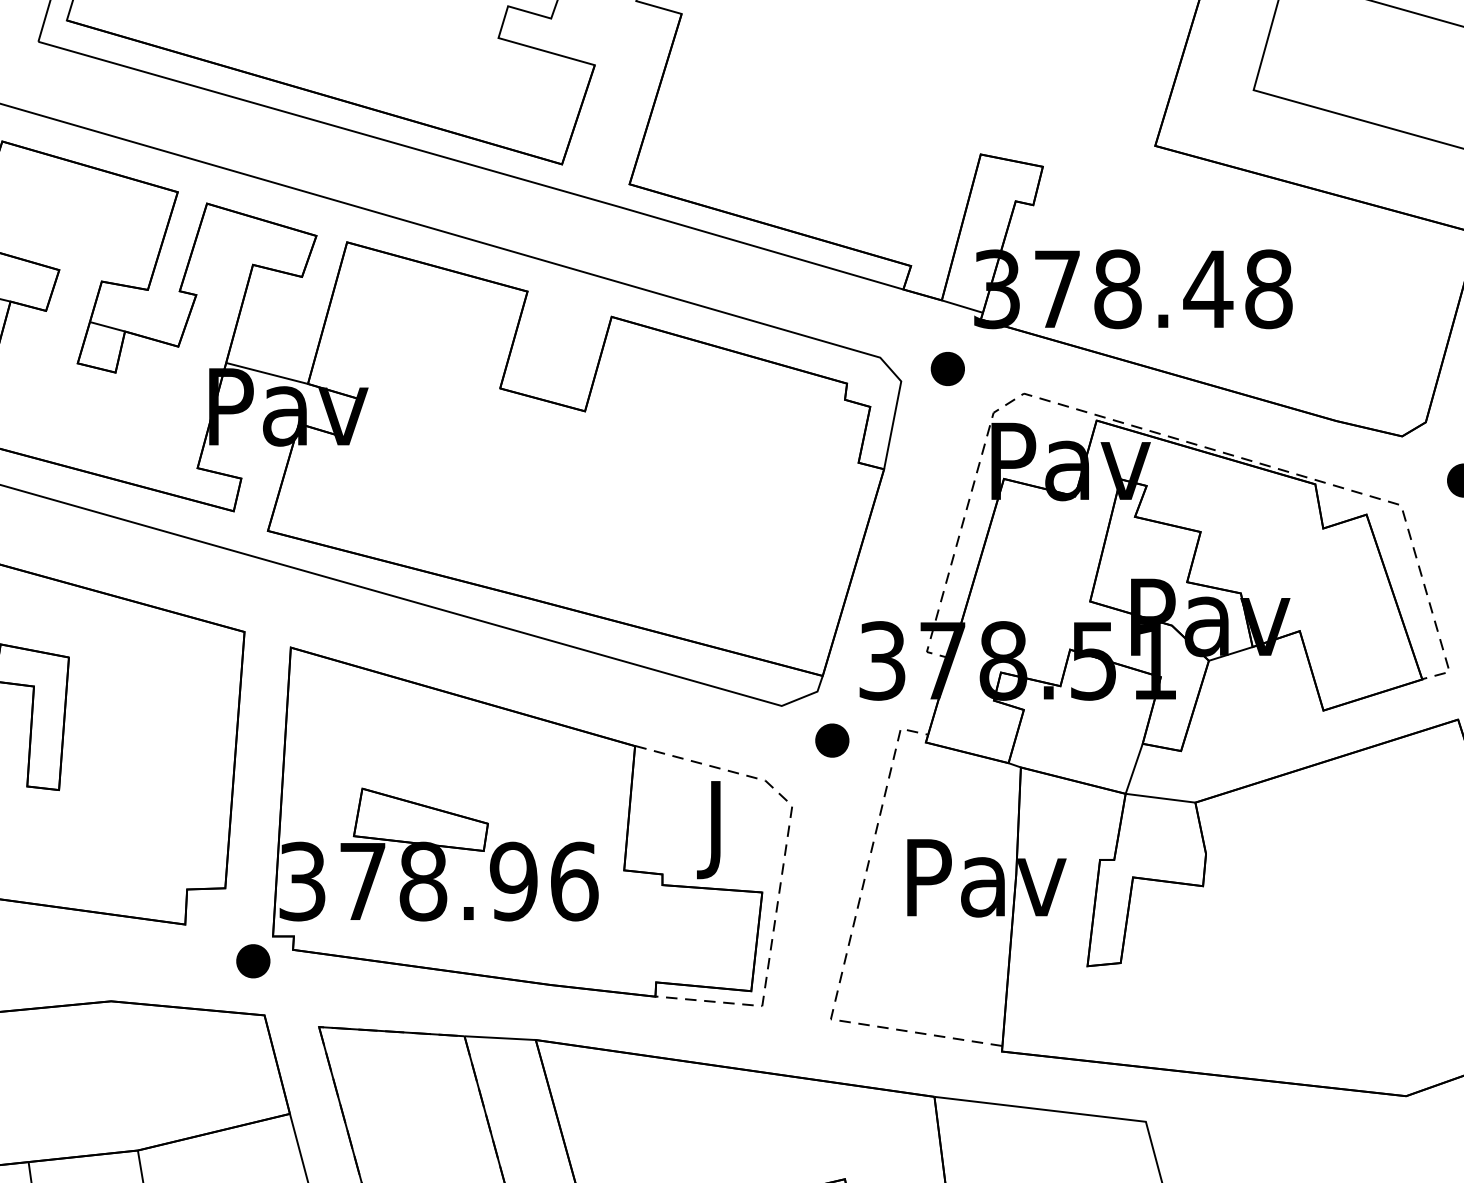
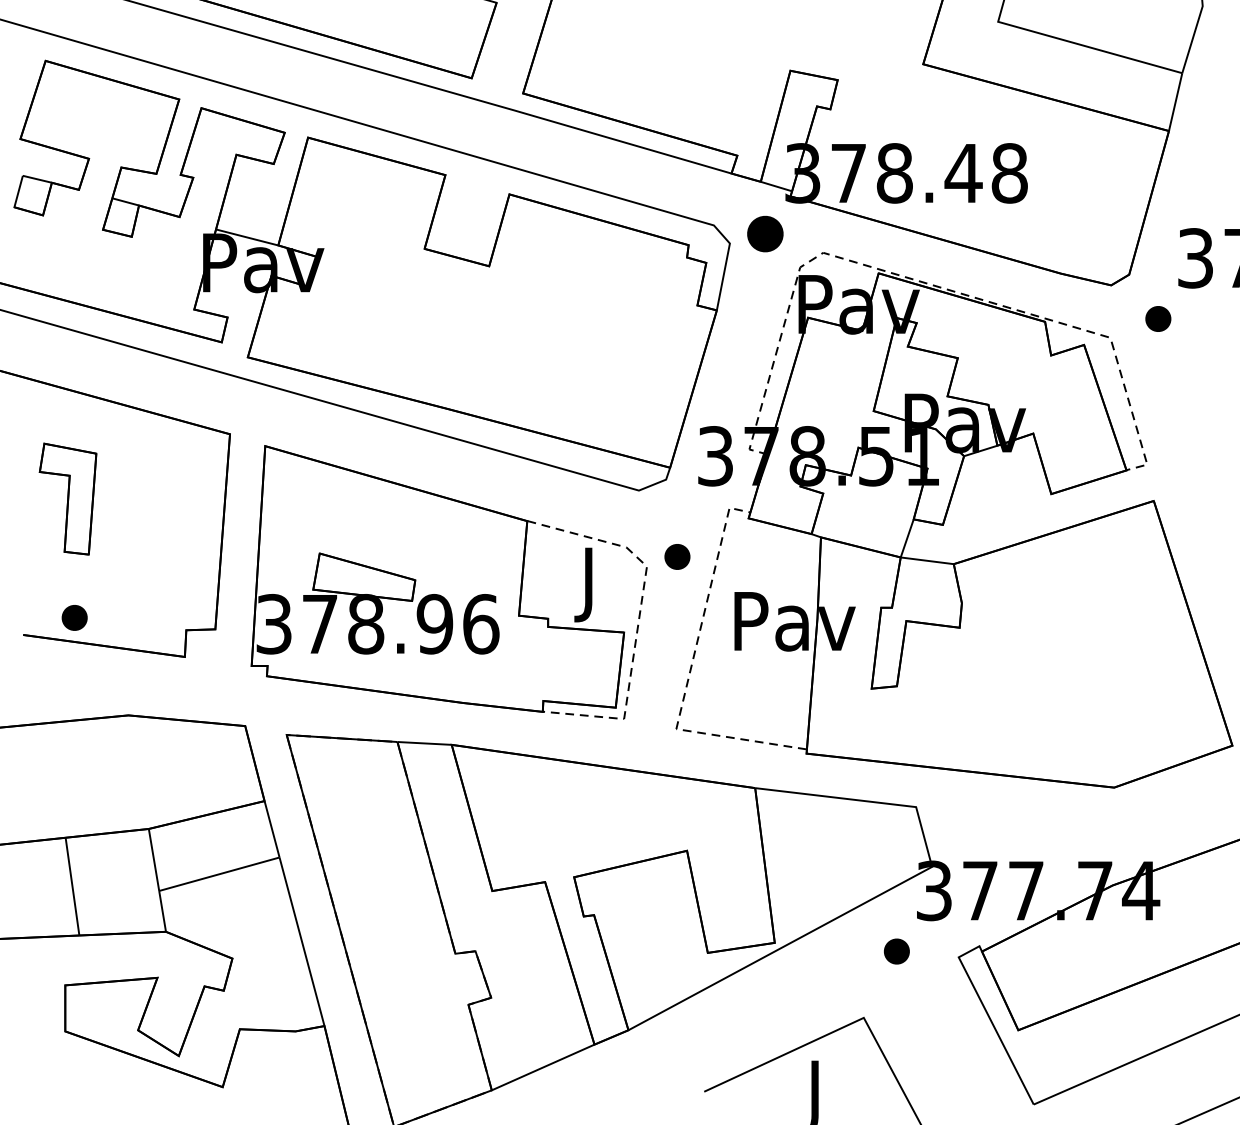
part: (948, 368) -> (765, 233), size x1.4
part: (832, 740) -> (677, 556), moved
part: (253, 960) -> (74, 617), moved

